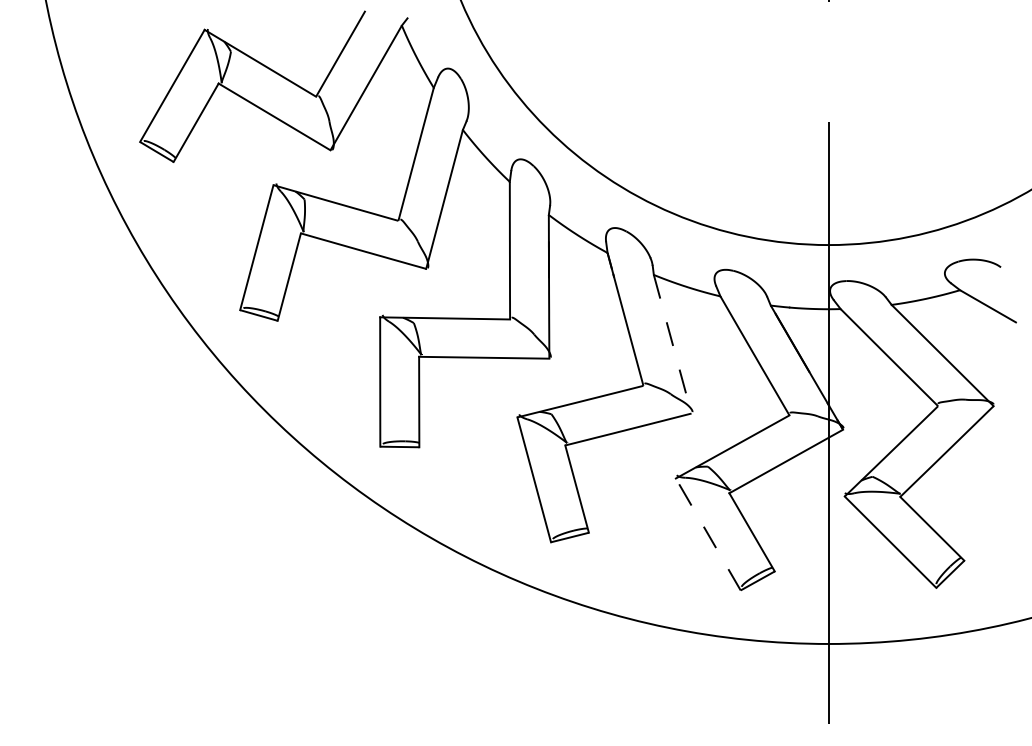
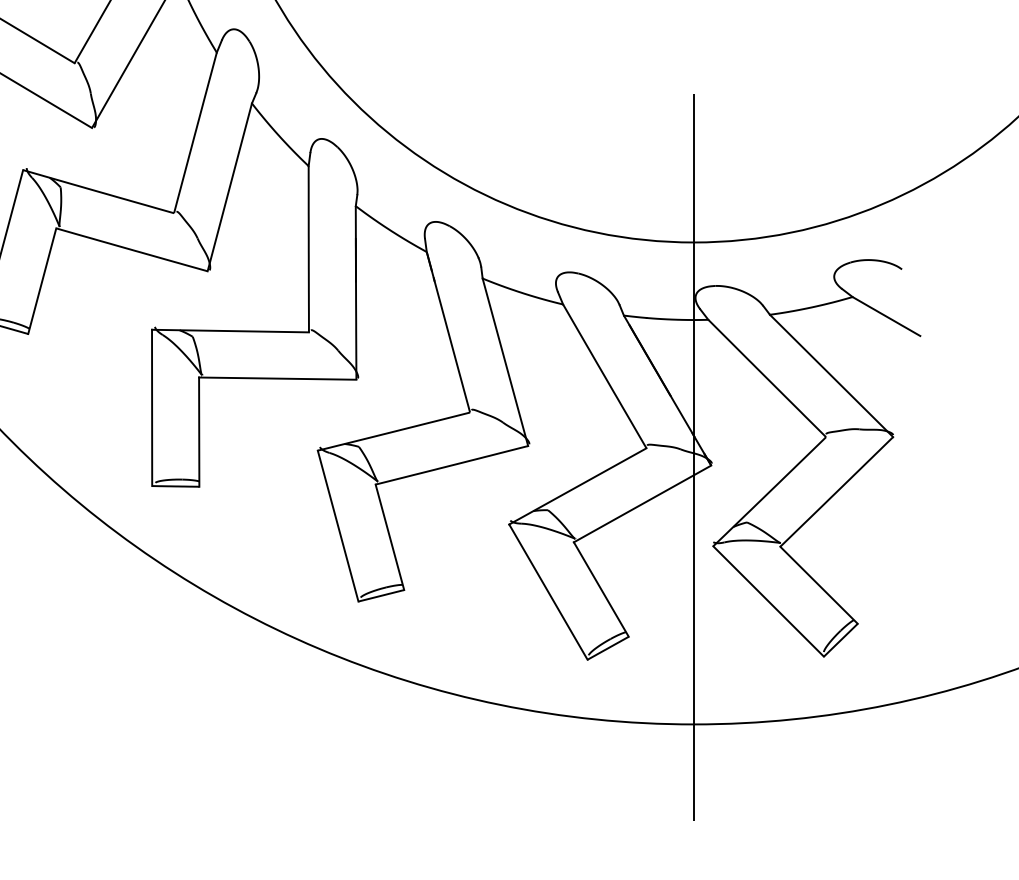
line: (672, 344) -> (505, 362), dashed -> solid
line: (708, 534) -> (548, 592), dashed -> solid

